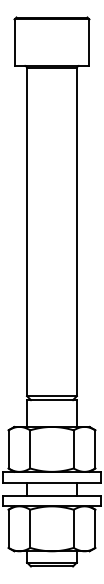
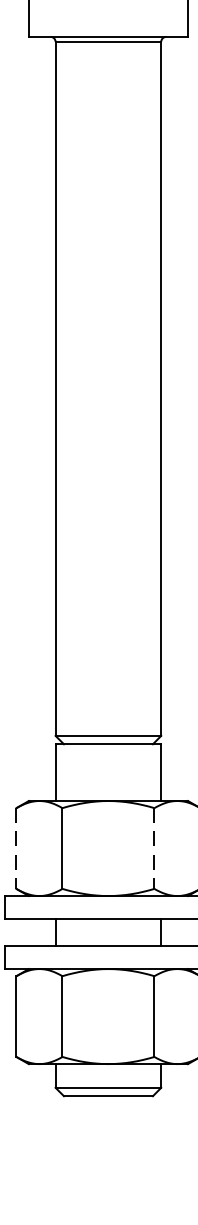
line: (8, 449) -> (16, 848), solid -> dashed
line: (73, 449) -> (153, 848), solid -> dashed

